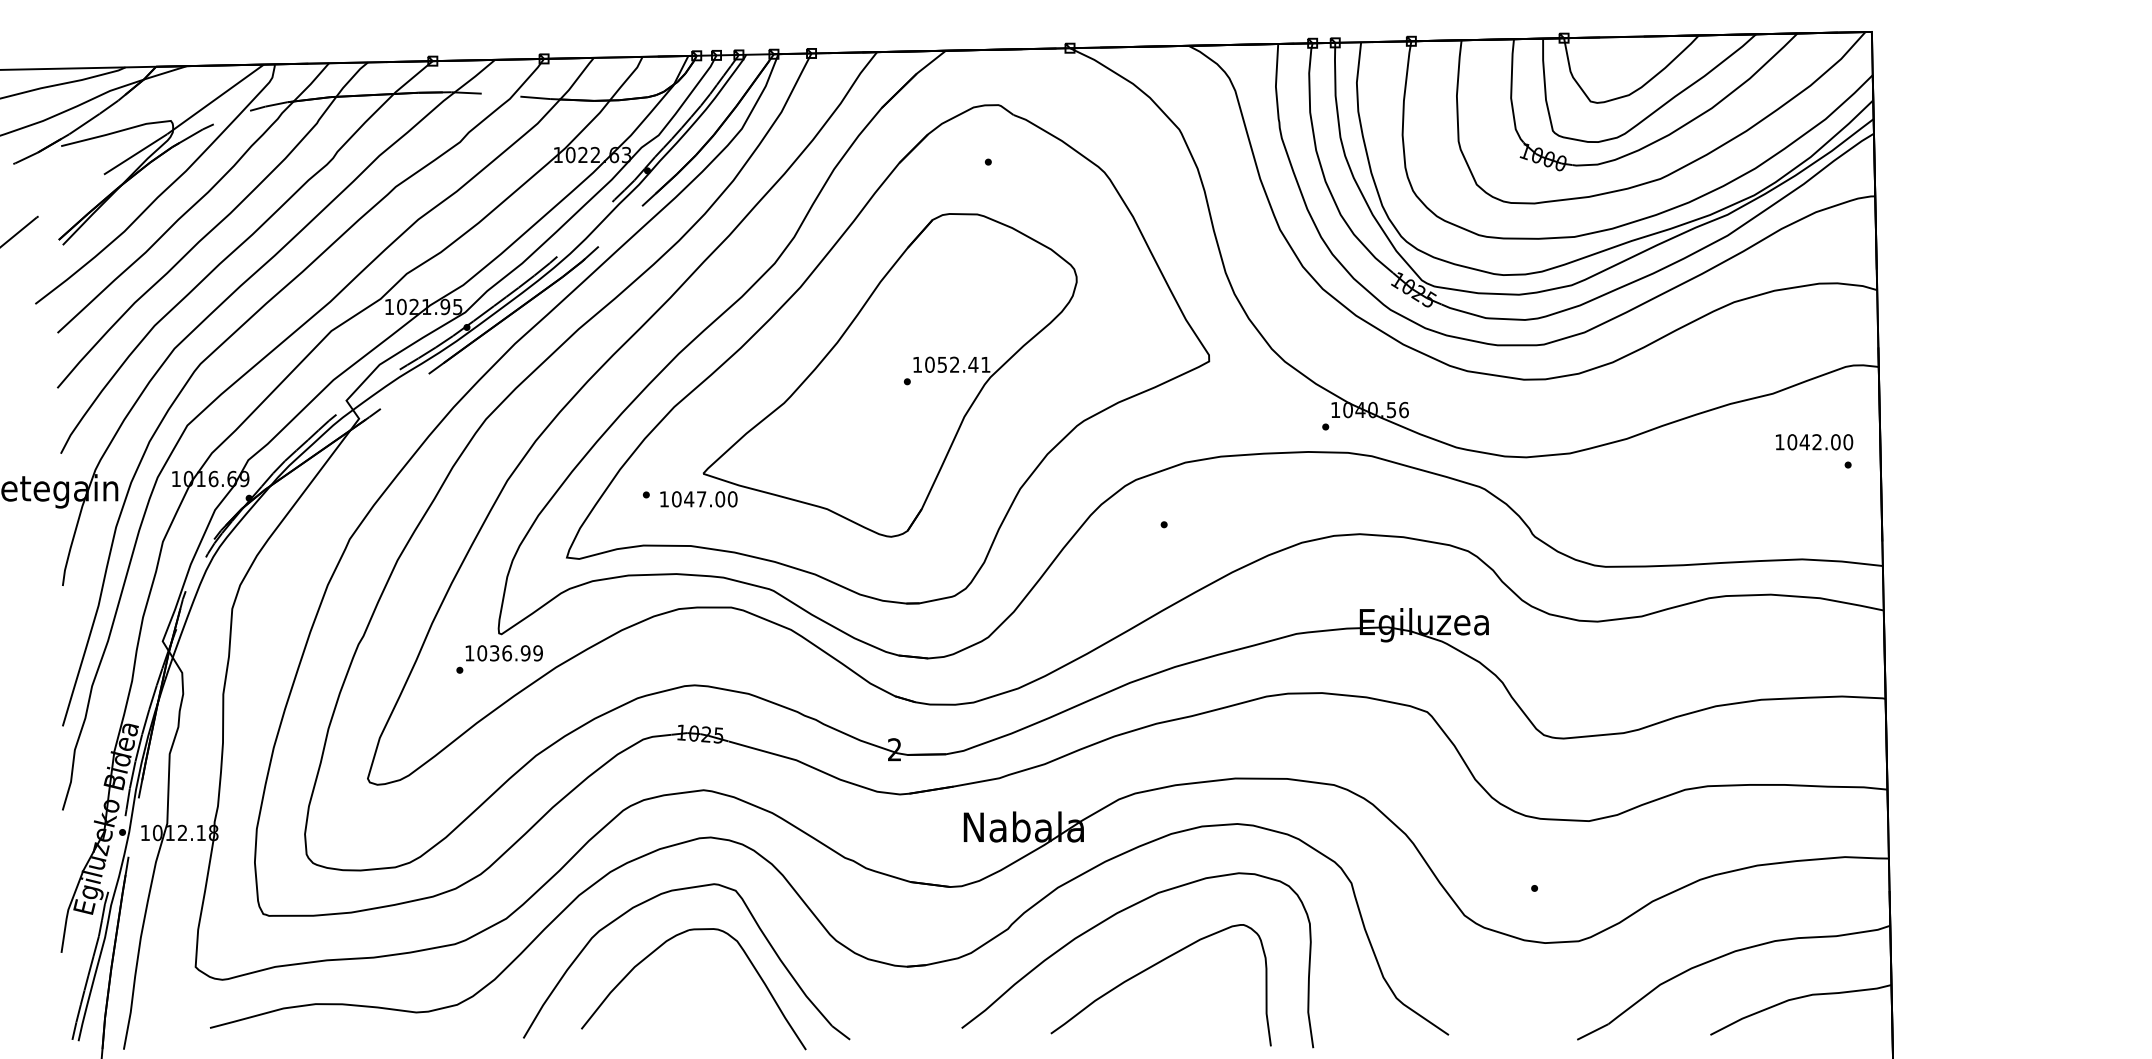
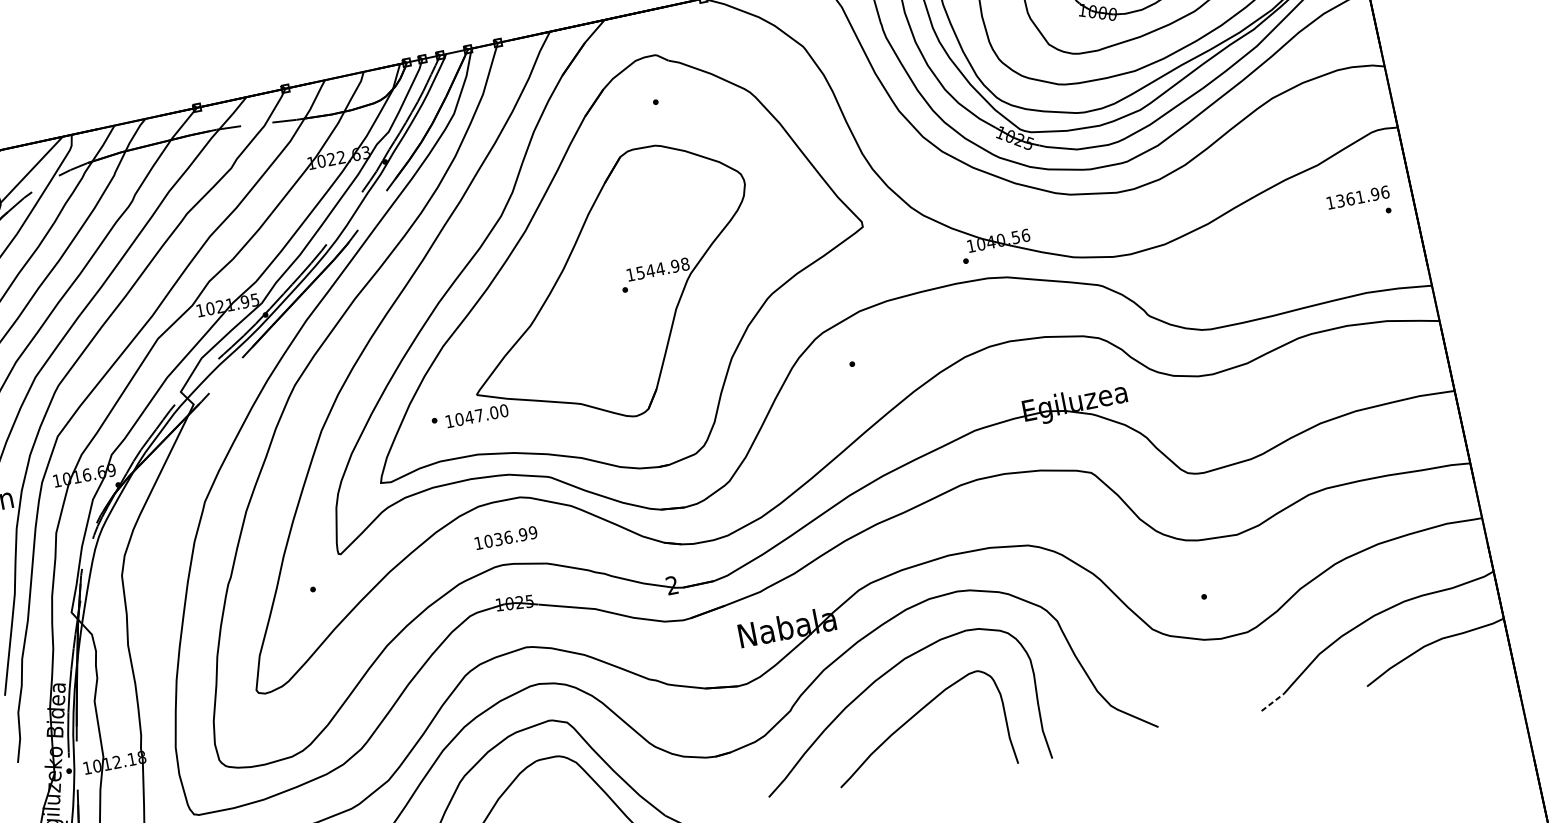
text: (957, 364) -> (662, 268), 1052.41 -> 1544.98
text: (1820, 442) -> (1363, 196), 1042.00 -> 1361.96
text: (503, 653) -> (505, 538), moved
line: (1592, 1031) -> (1272, 702), solid -> dashed

